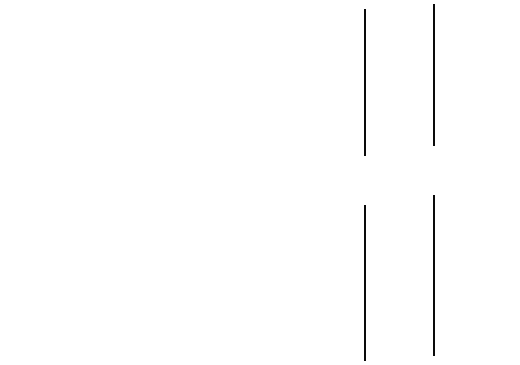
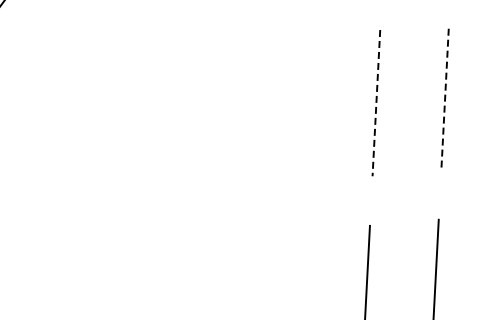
line: (433, 75) -> (445, 99), solid -> dashed
line: (365, 83) -> (376, 104), solid -> dashed

